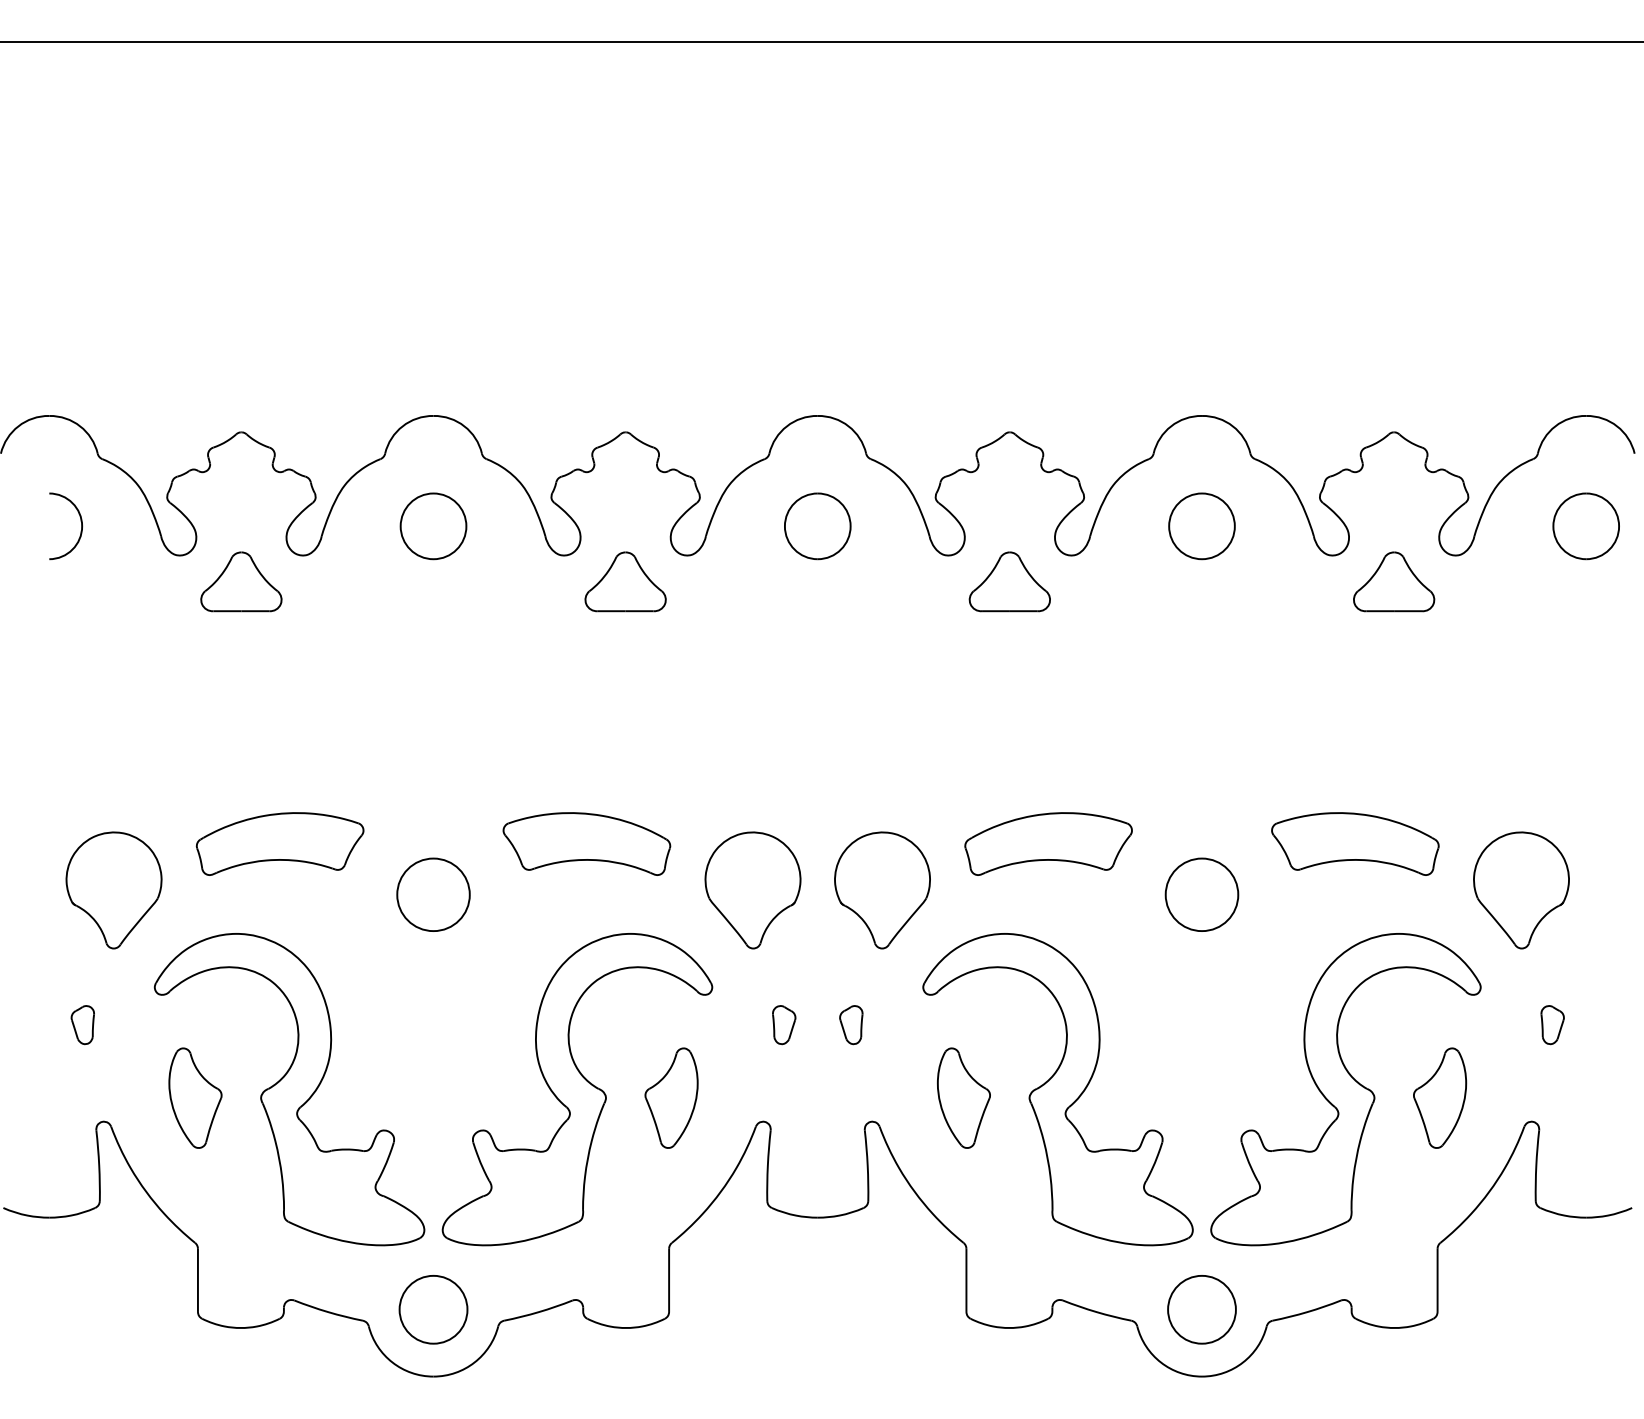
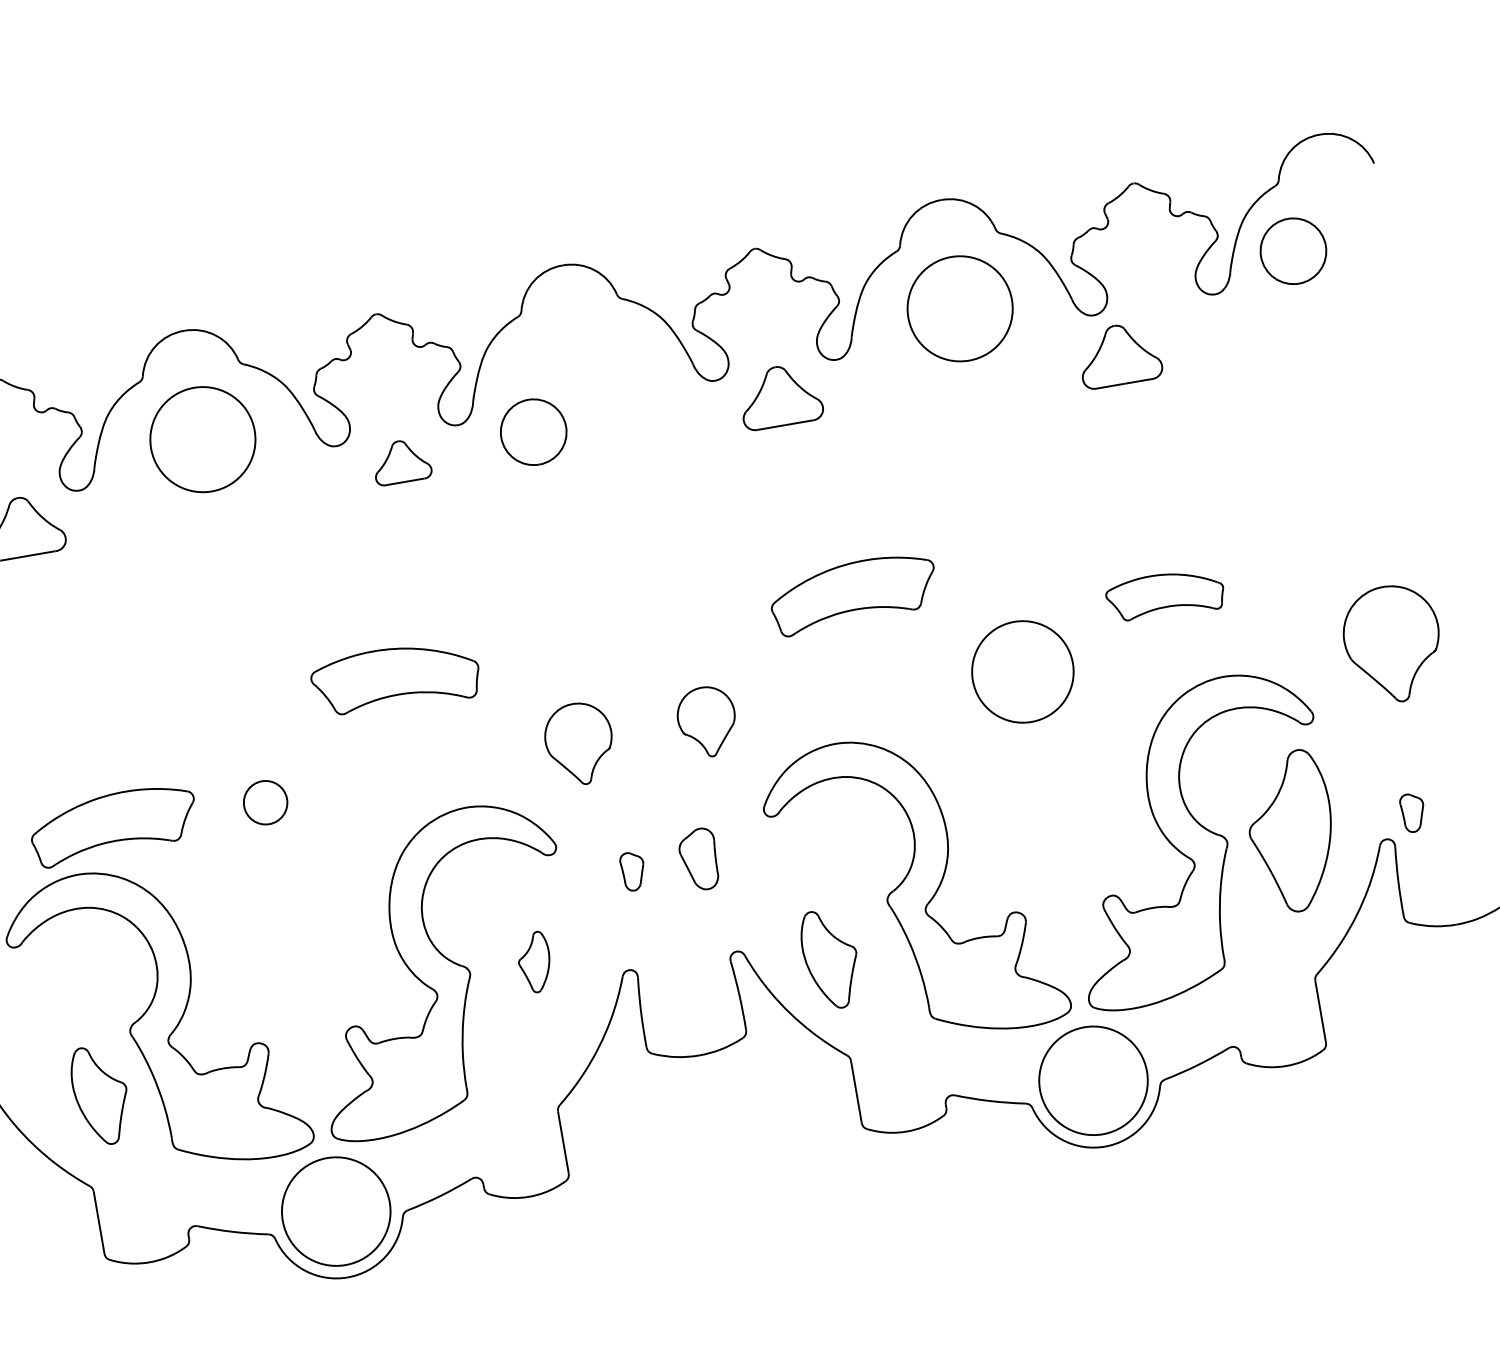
circle: (433, 526) -> (202, 439), size x1.6
part: (817, 526) -> (533, 432), moved
circle: (1201, 526) -> (959, 309), size x1.6
part: (1585, 526) -> (1292, 251), moved
part: (625, 581) -> (401, 461), size x0.7
part: (1394, 581) -> (1119, 354), moved
part: (279, 843) -> (113, 824), moved
part: (586, 843) -> (395, 678), moved
part: (1048, 843) -> (853, 593), moved
part: (1355, 843) -> (1165, 595), size x0.7
part: (752, 890) -> (579, 744), size x0.7
part: (882, 890) -> (707, 722), size x0.6
part: (1521, 890) -> (1393, 644), moved
circle: (433, 894) -> (265, 802), size x0.6
circle: (1201, 894) -> (1022, 671), size x1.4
part: (851, 1025) -> (699, 860), size x1.6
part: (1552, 1025) -> (1413, 813), moved
part: (195, 1097) -> (100, 1094), moved
part: (671, 1097) -> (534, 961), size x0.6
part: (963, 1097) -> (830, 958), moved
part: (1440, 1097) -> (1292, 831), size x1.6
circle: (433, 1309) -> (336, 1211), size x1.6
circle: (1201, 1309) -> (1092, 1080), size x1.6

